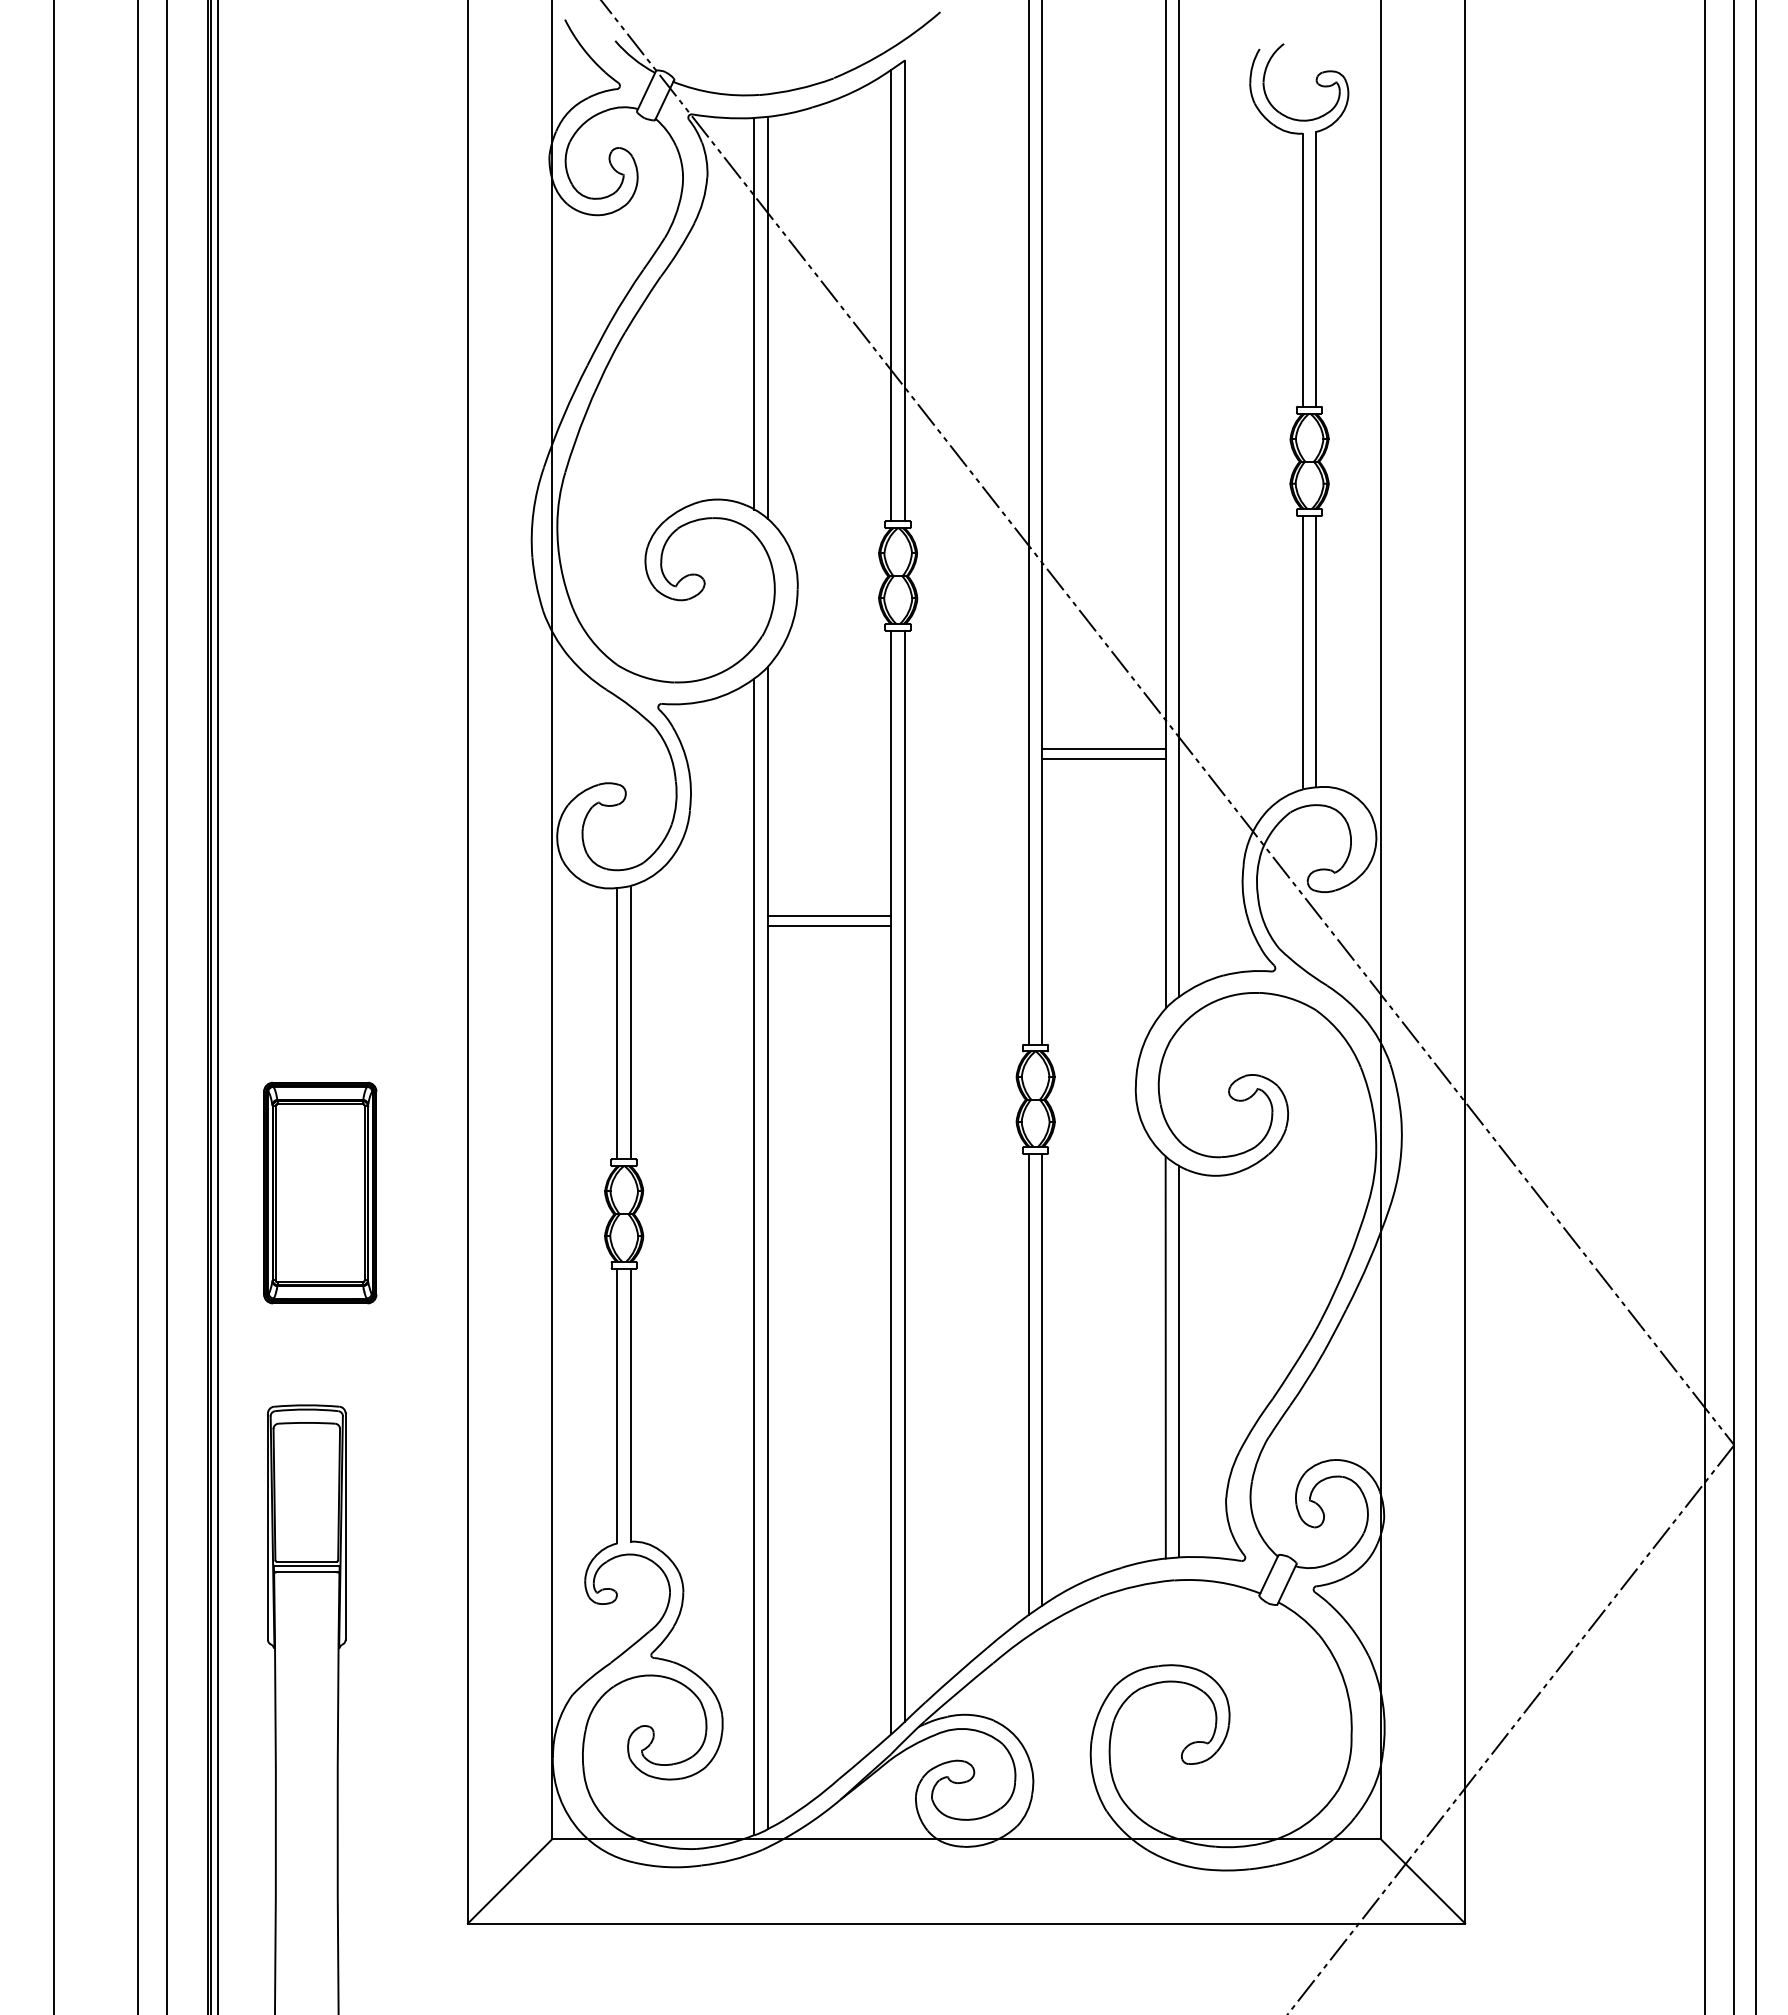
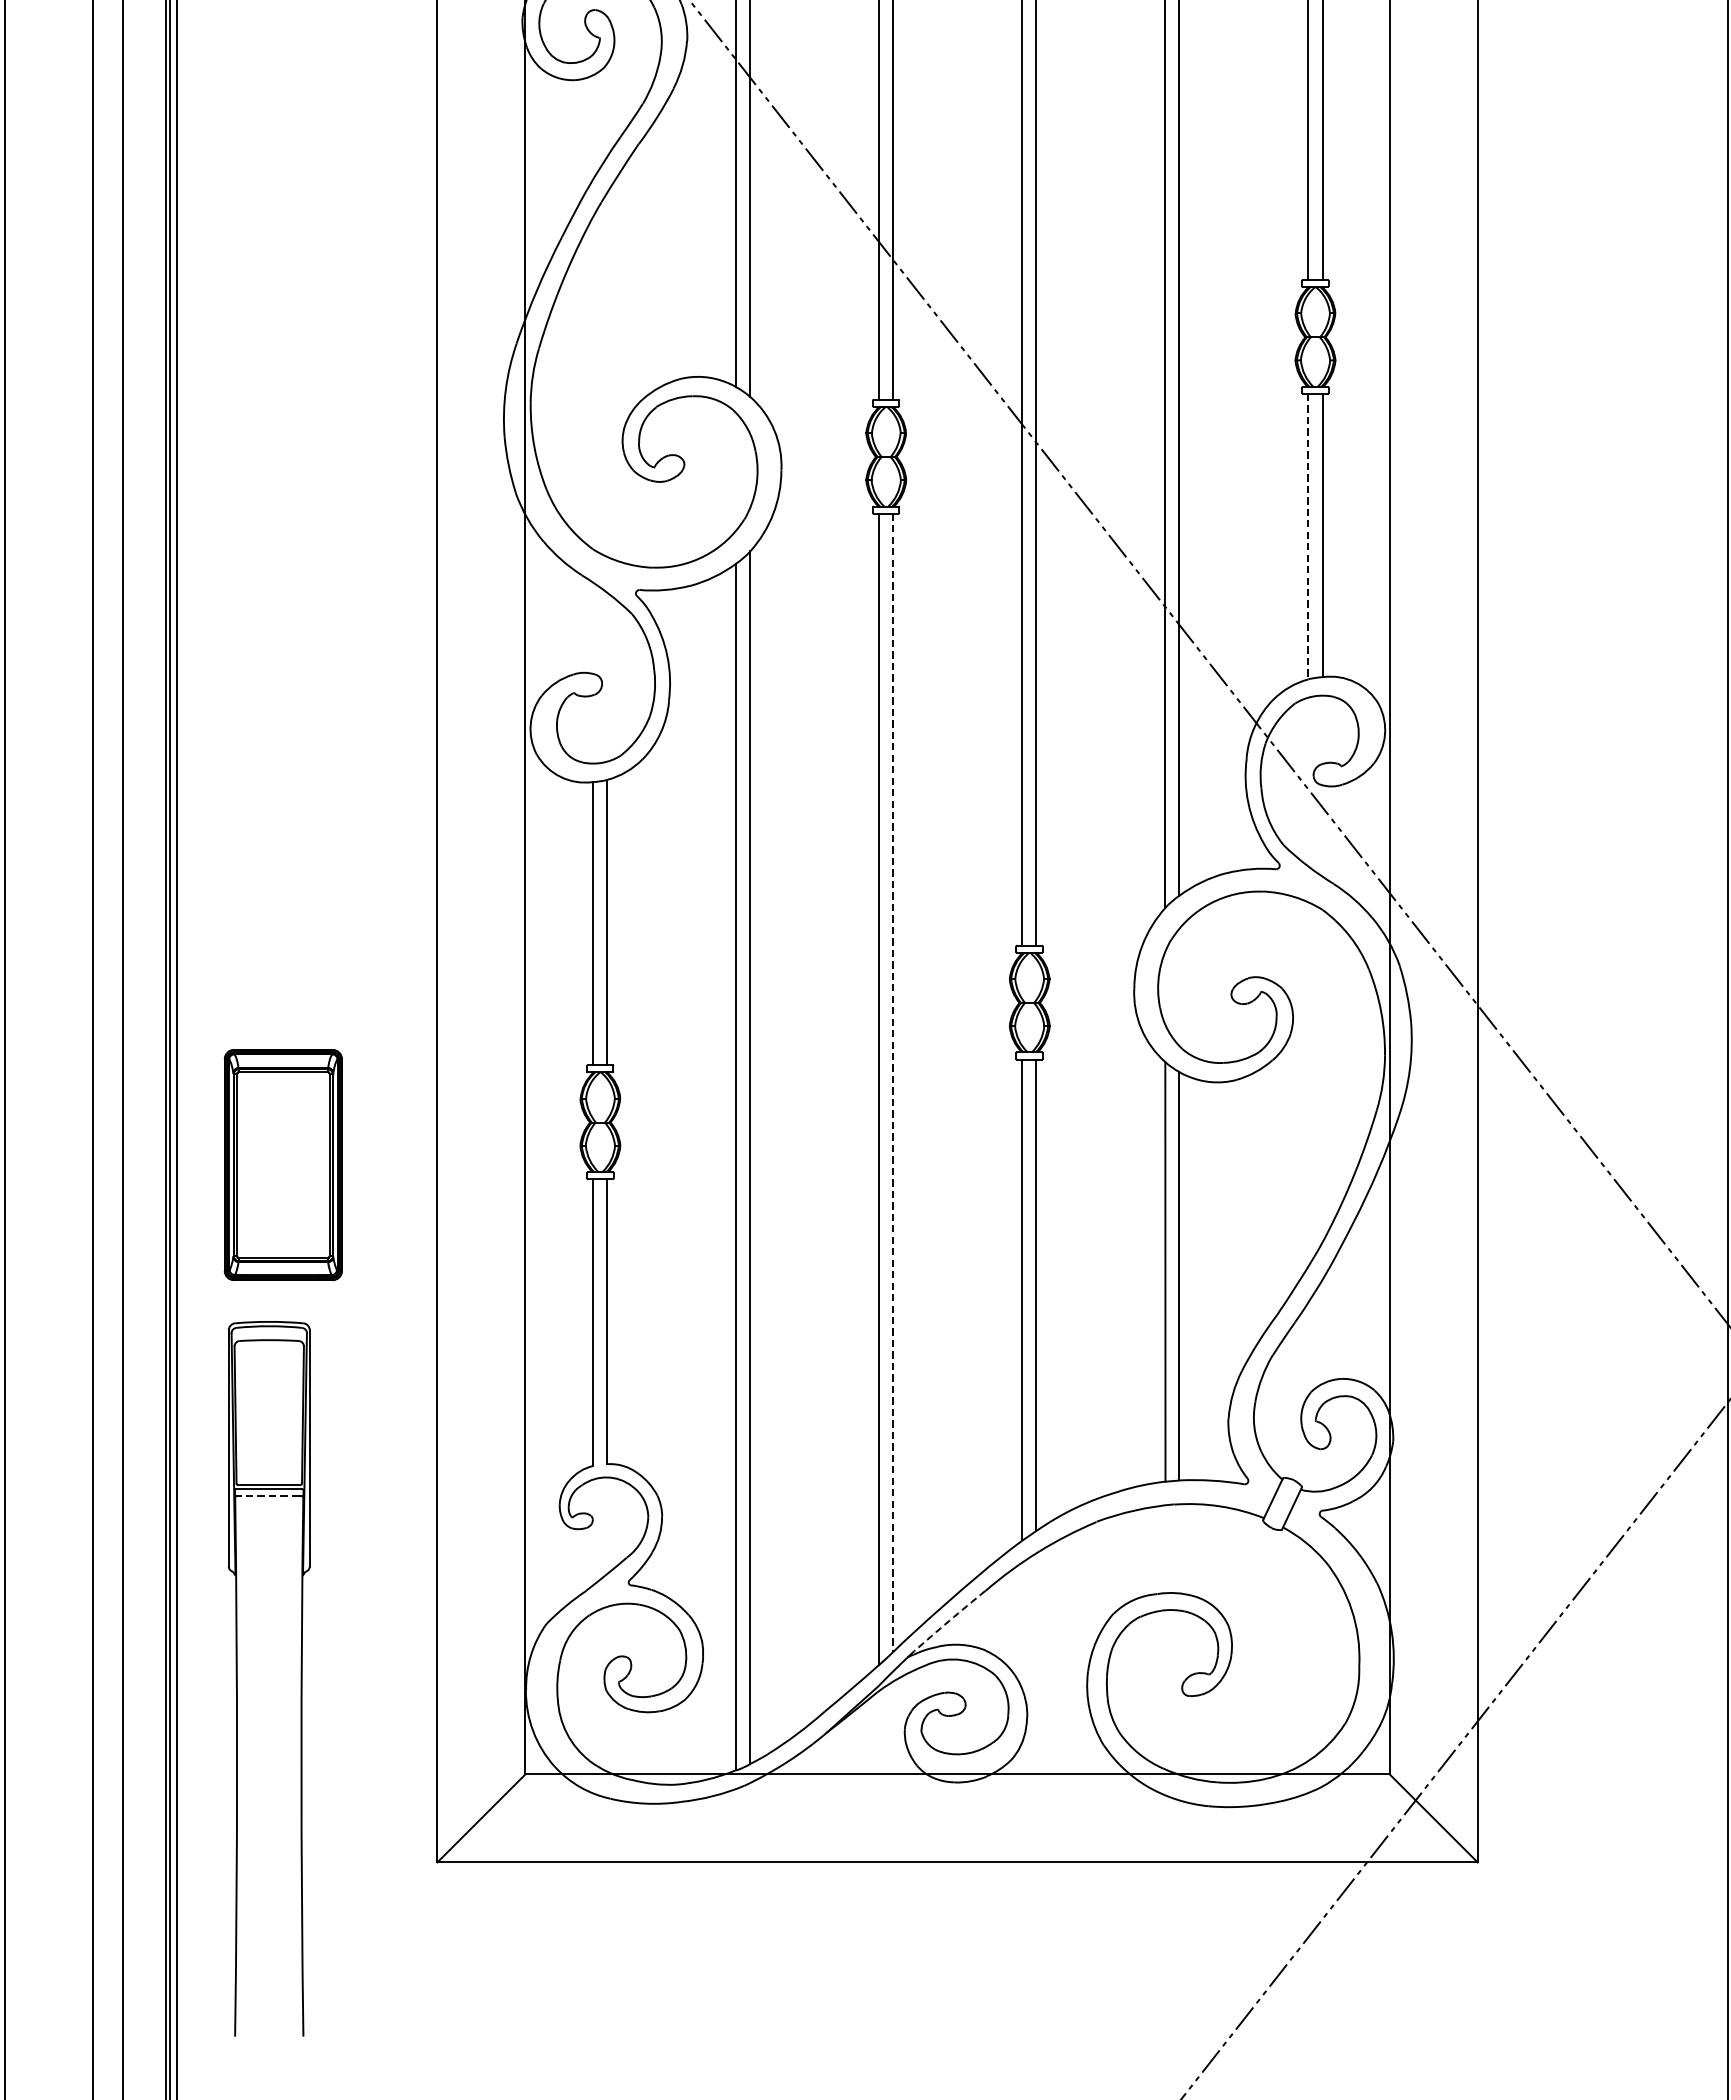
line: (1302, 652) -> (1308, 536), solid -> dashed
line: (1103, 749) -> (1100, 637), removed
line: (1103, 759) -> (1100, 648), removed
line: (829, 916) -> (814, 811), removed
line: (829, 926) -> (814, 822), removed
line: (904, 1176) -> (892, 1083), solid -> dashed
part: (320, 1192) -> (283, 1164), moved
line: (306, 1572) -> (268, 1496), solid -> dashed
arc: (958, 1691) -> (949, 1620), solid -> dashed

